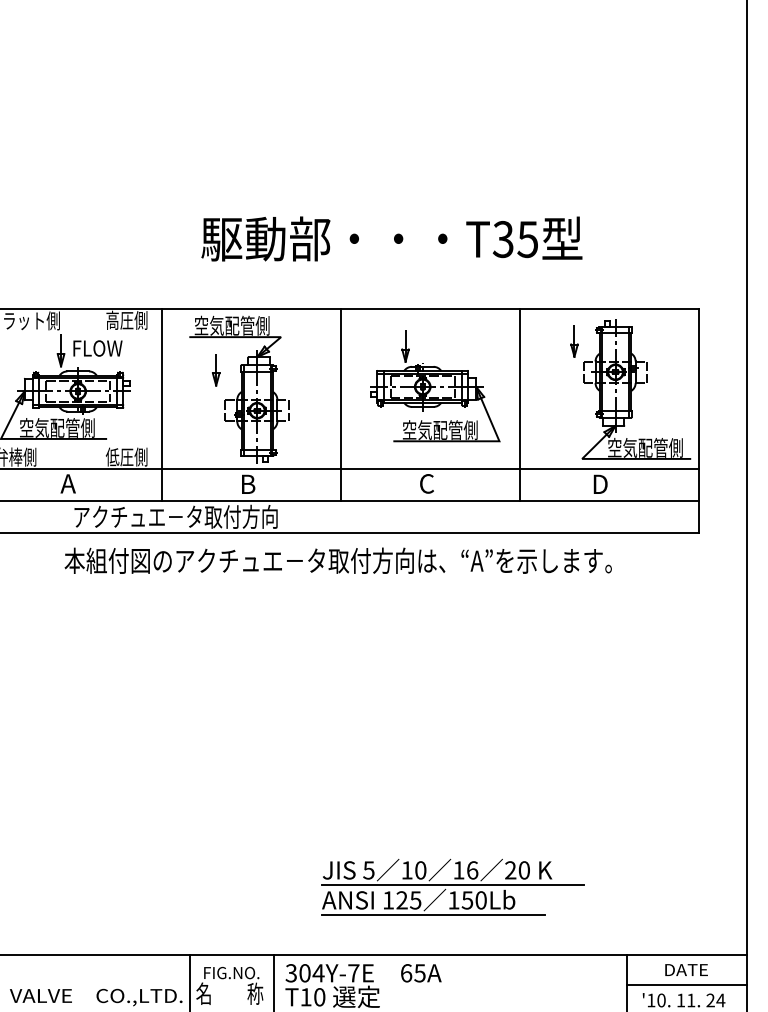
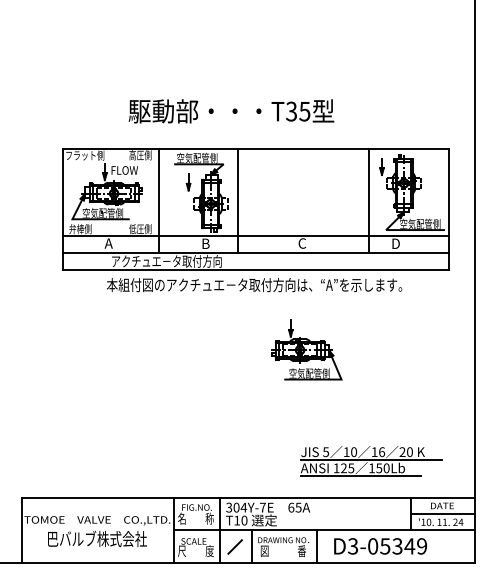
text: (391, 239) -> (231, 111), moved
part: (434, 385) -> (306, 349), moved
line: (340, 404) -> (237, 200), moved
line: (519, 404) -> (368, 200), moved
part: (453, 887) -> (371, 461), moved

